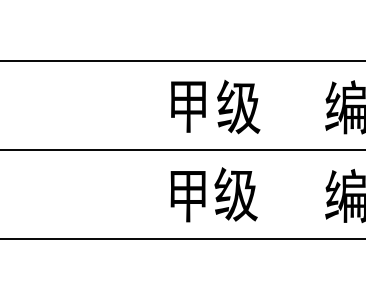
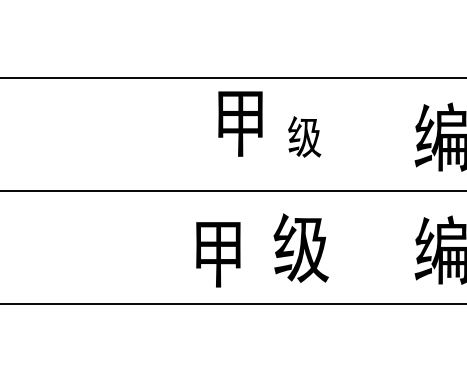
part: (188, 106) -> (240, 123), moved
part: (238, 107) -> (304, 137), size x0.6
part: (187, 196) -> (217, 254), moved

